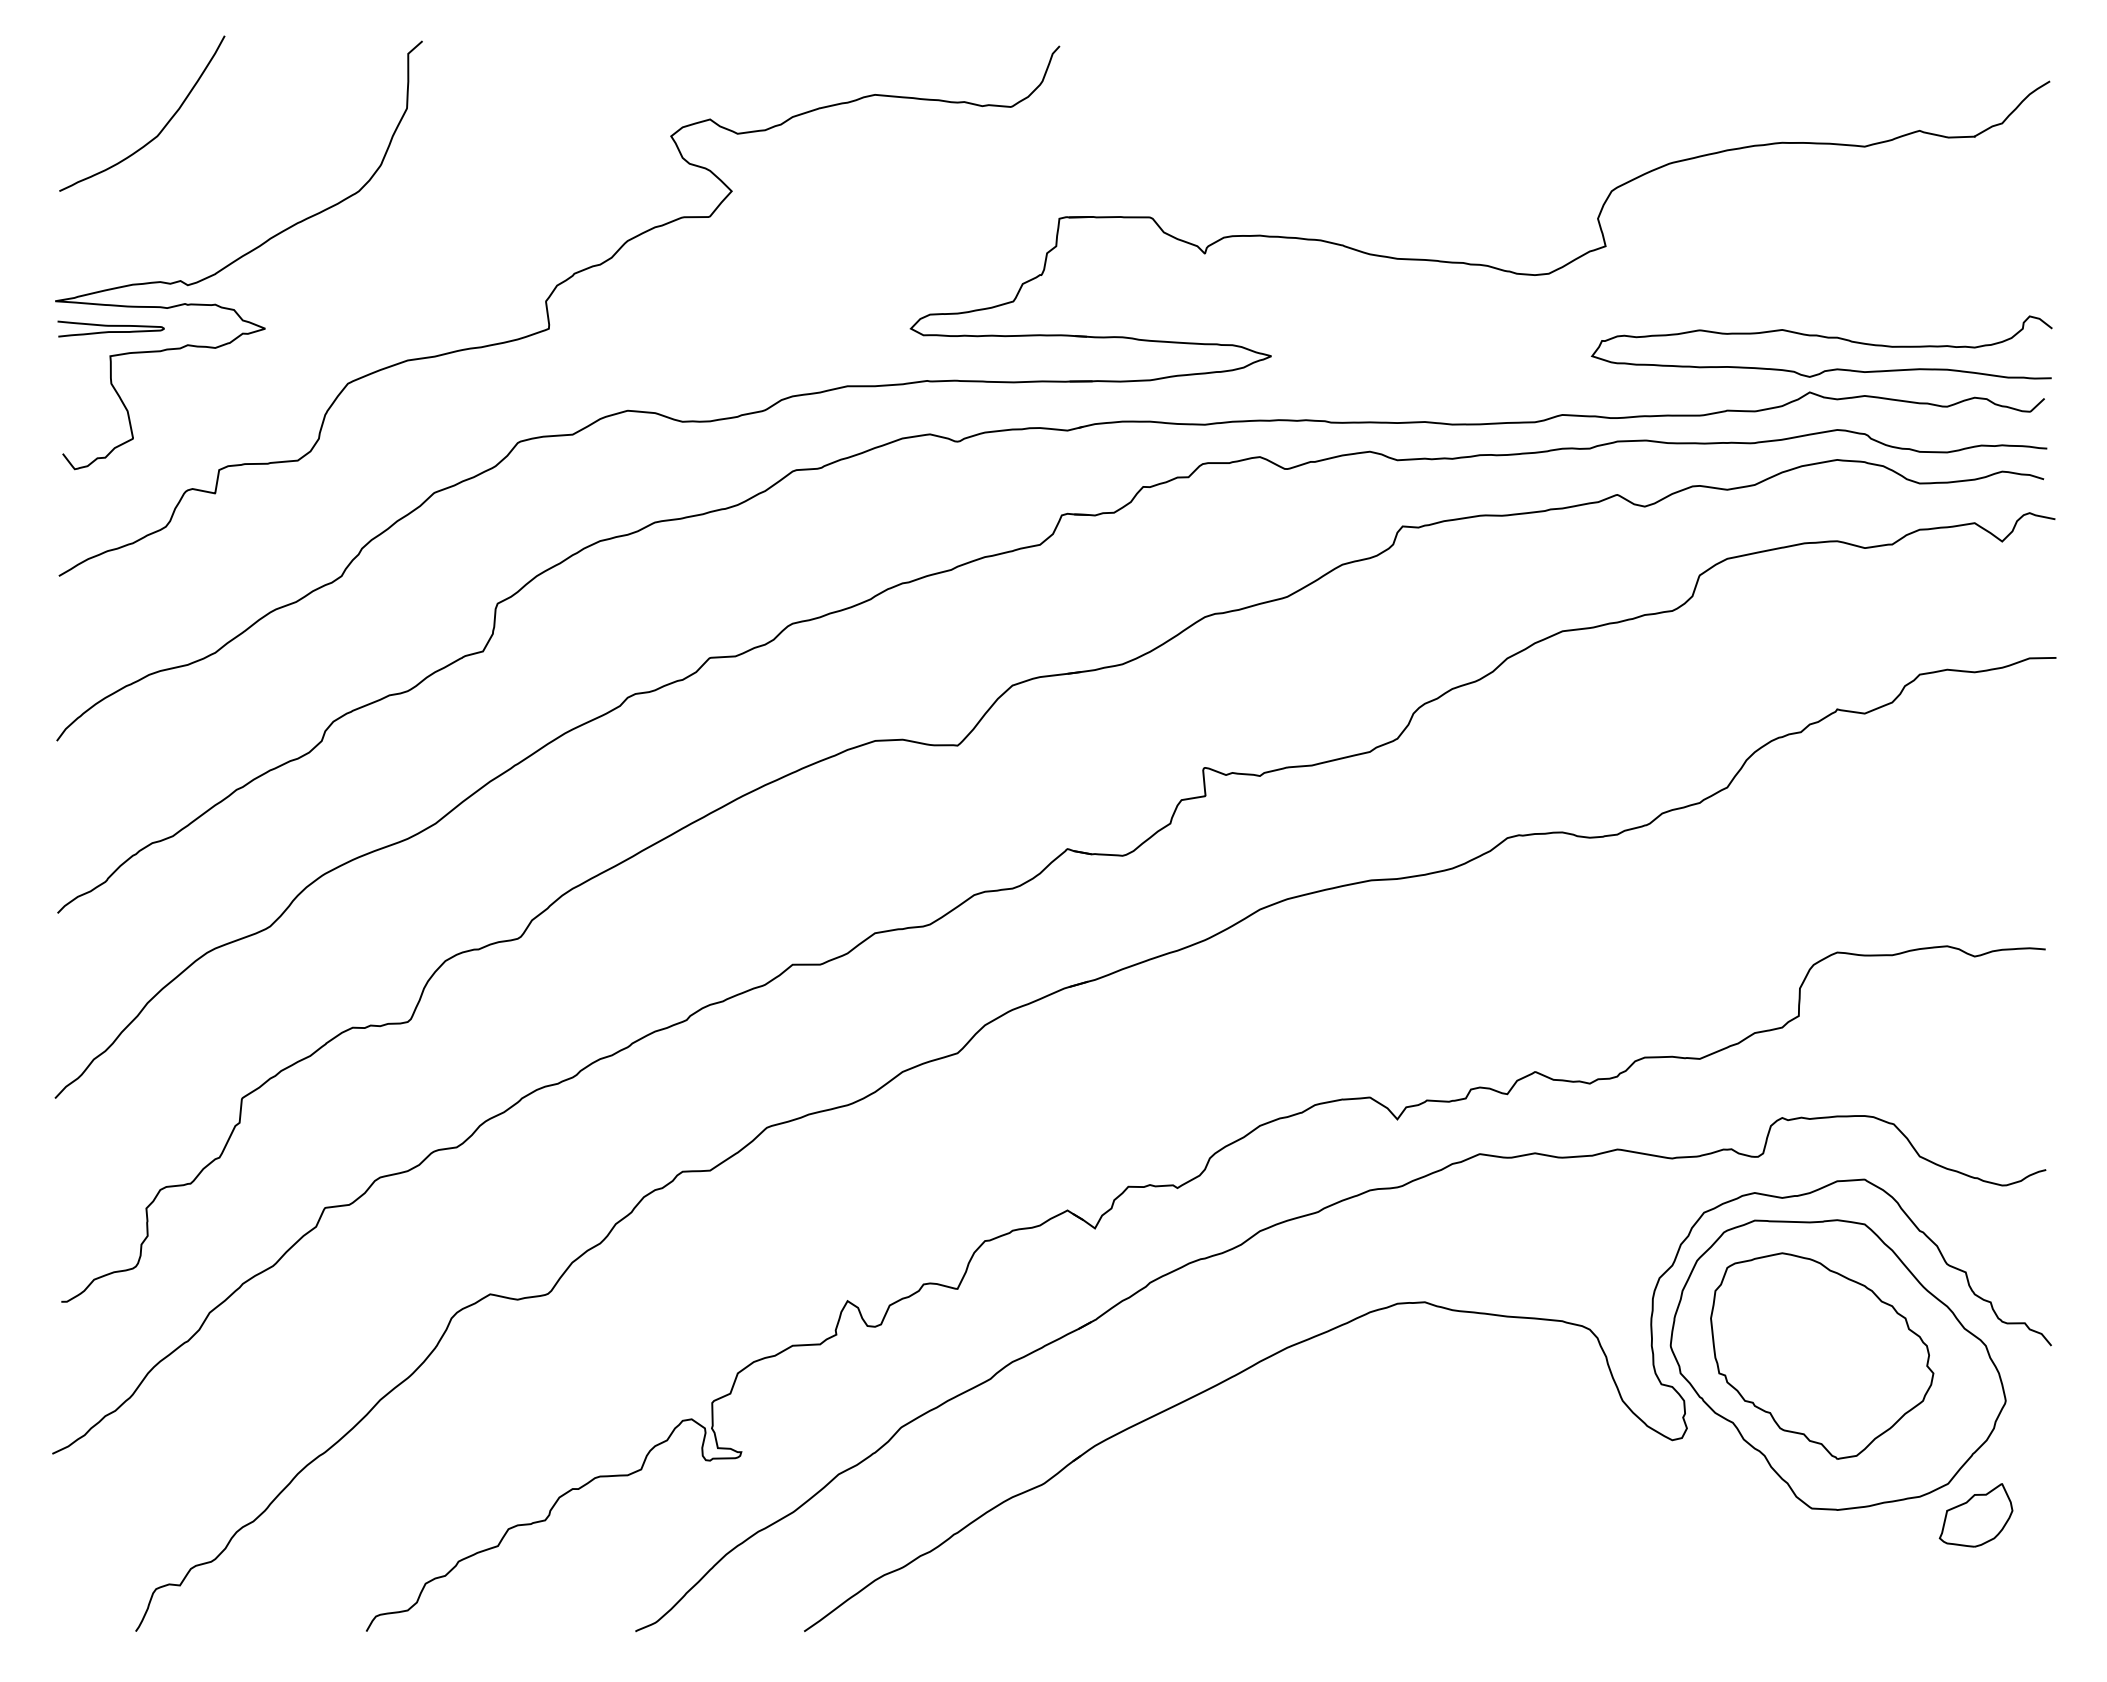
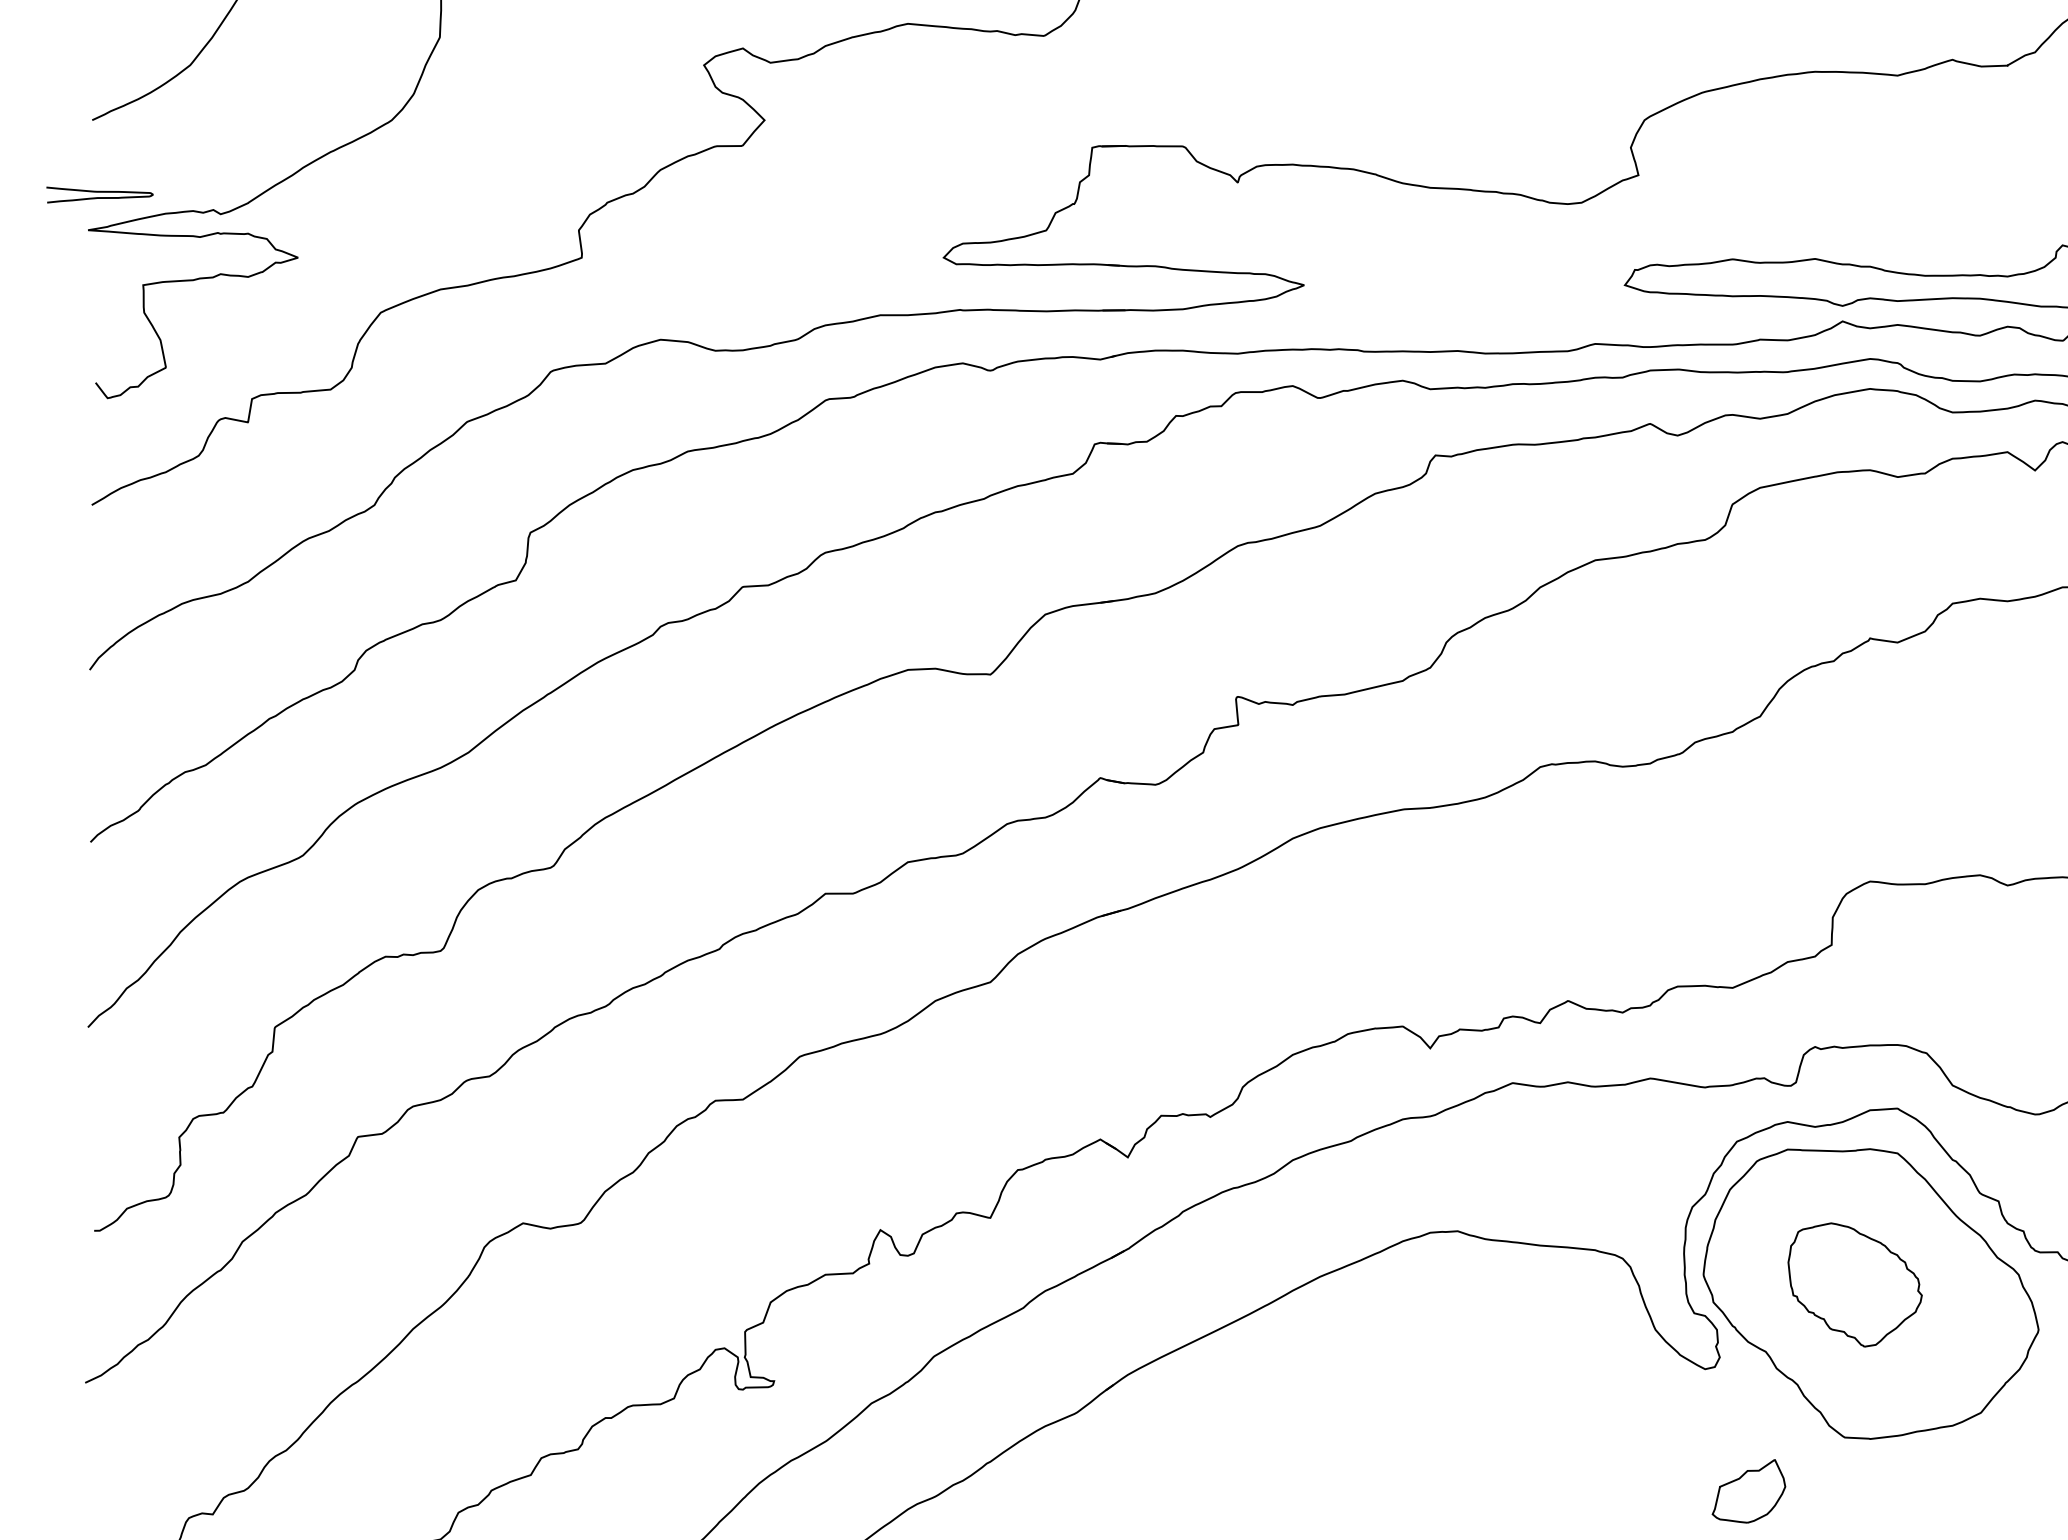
curve: (110, 326) -> (99, 192), moved
part: (1822, 1355) -> (1855, 1284), size x0.6
part: (1975, 1515) -> (1748, 1491), moved

